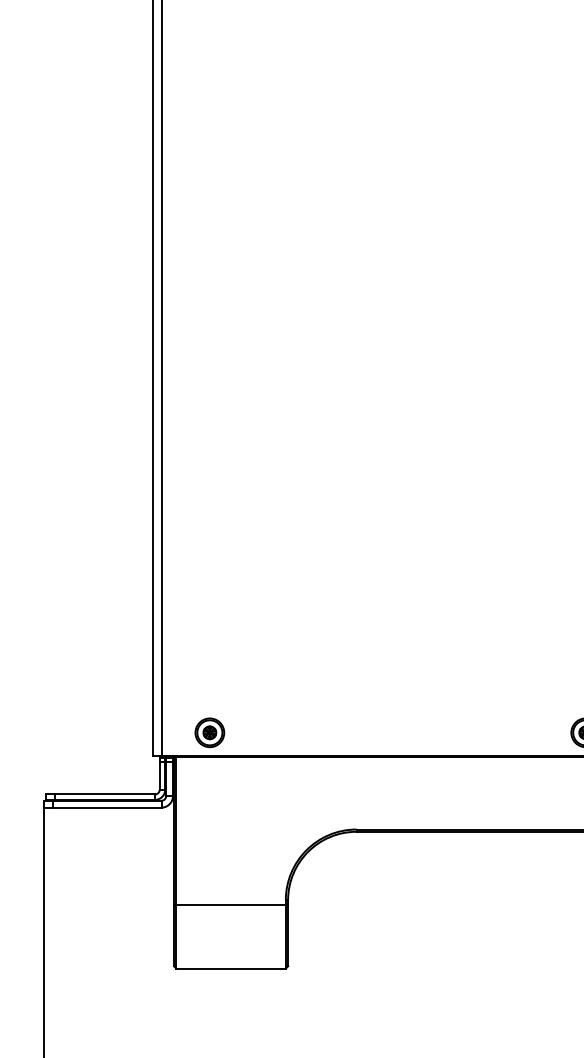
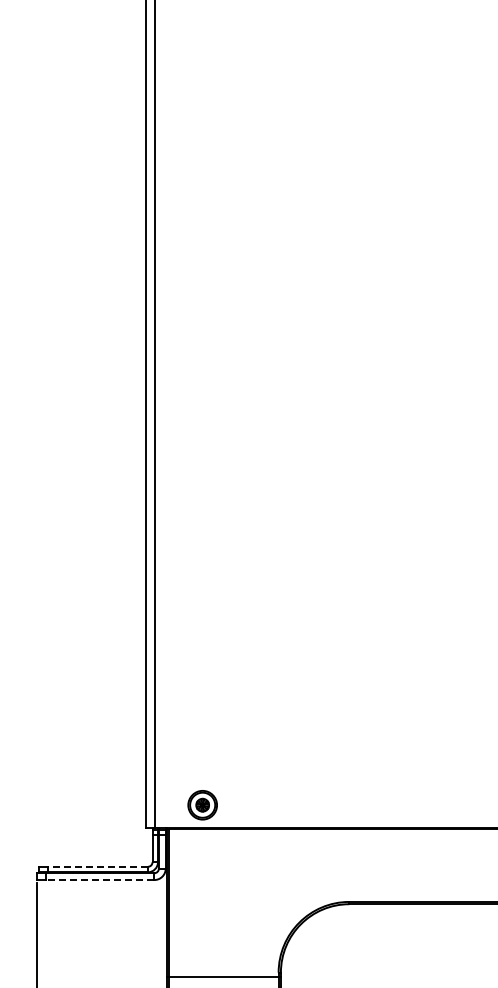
line: (105, 794) -> (98, 866), solid -> dashed
line: (106, 807) -> (99, 879), solid -> dashed

